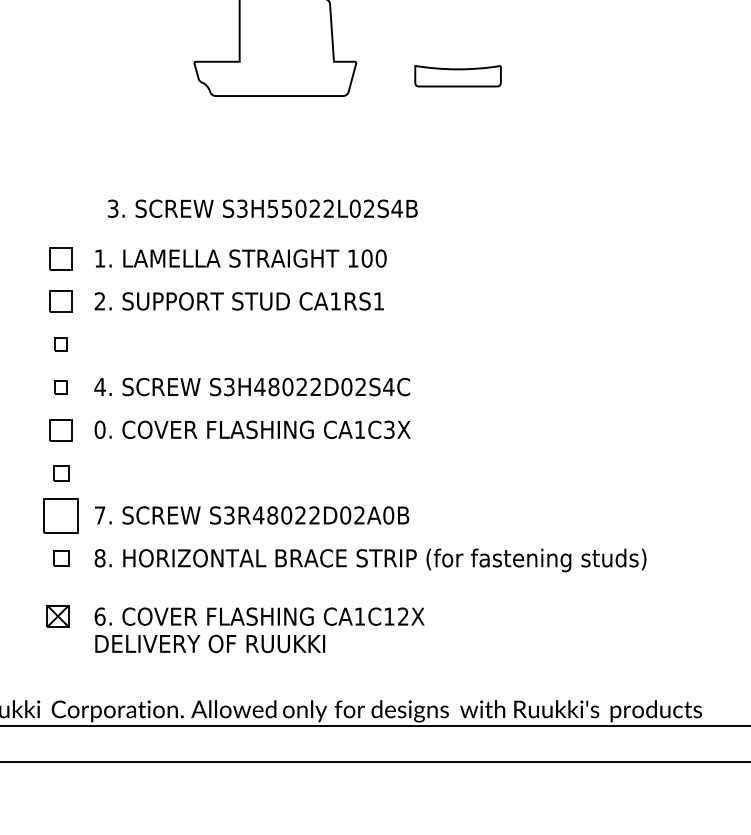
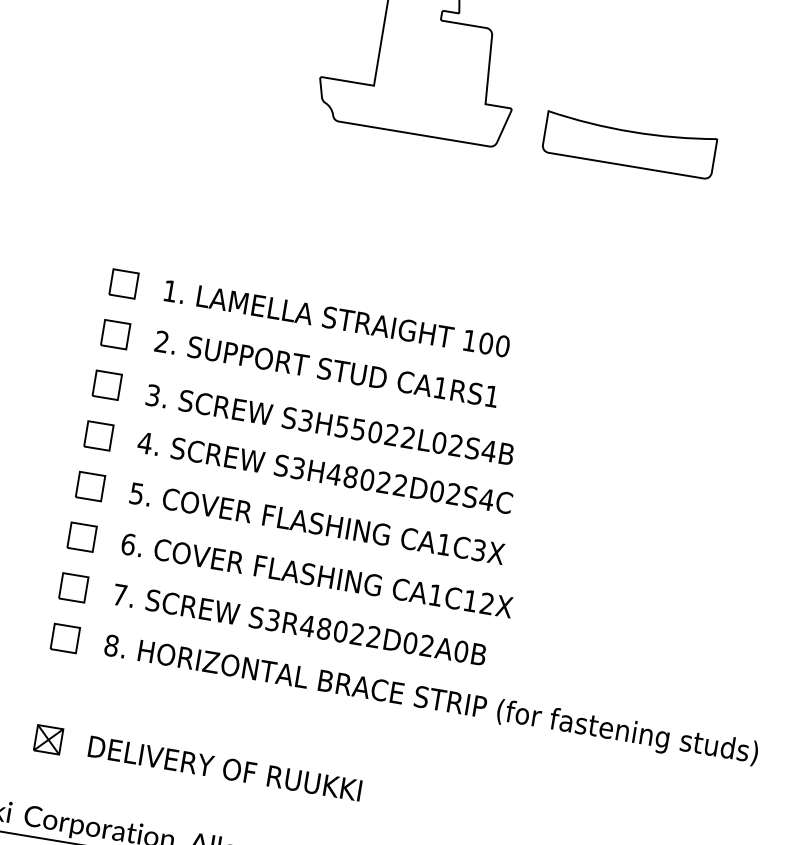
part: (457, 76) -> (628, 145), size x1.67
text: (262, 208) -> (329, 424), moved
part: (60, 344) -> (106, 385), size x1.67
part: (60, 387) -> (98, 435), size x1.67
text: (99, 429) -> (136, 493), 0. -> 5.
part: (60, 472) -> (81, 536), size x1.43
part: (60, 515) -> (73, 587), size x0.62
part: (60, 558) -> (64, 638), size x1.43
part: (57, 616) -> (47, 739), moved
text: (259, 616) -> (316, 575), moved

